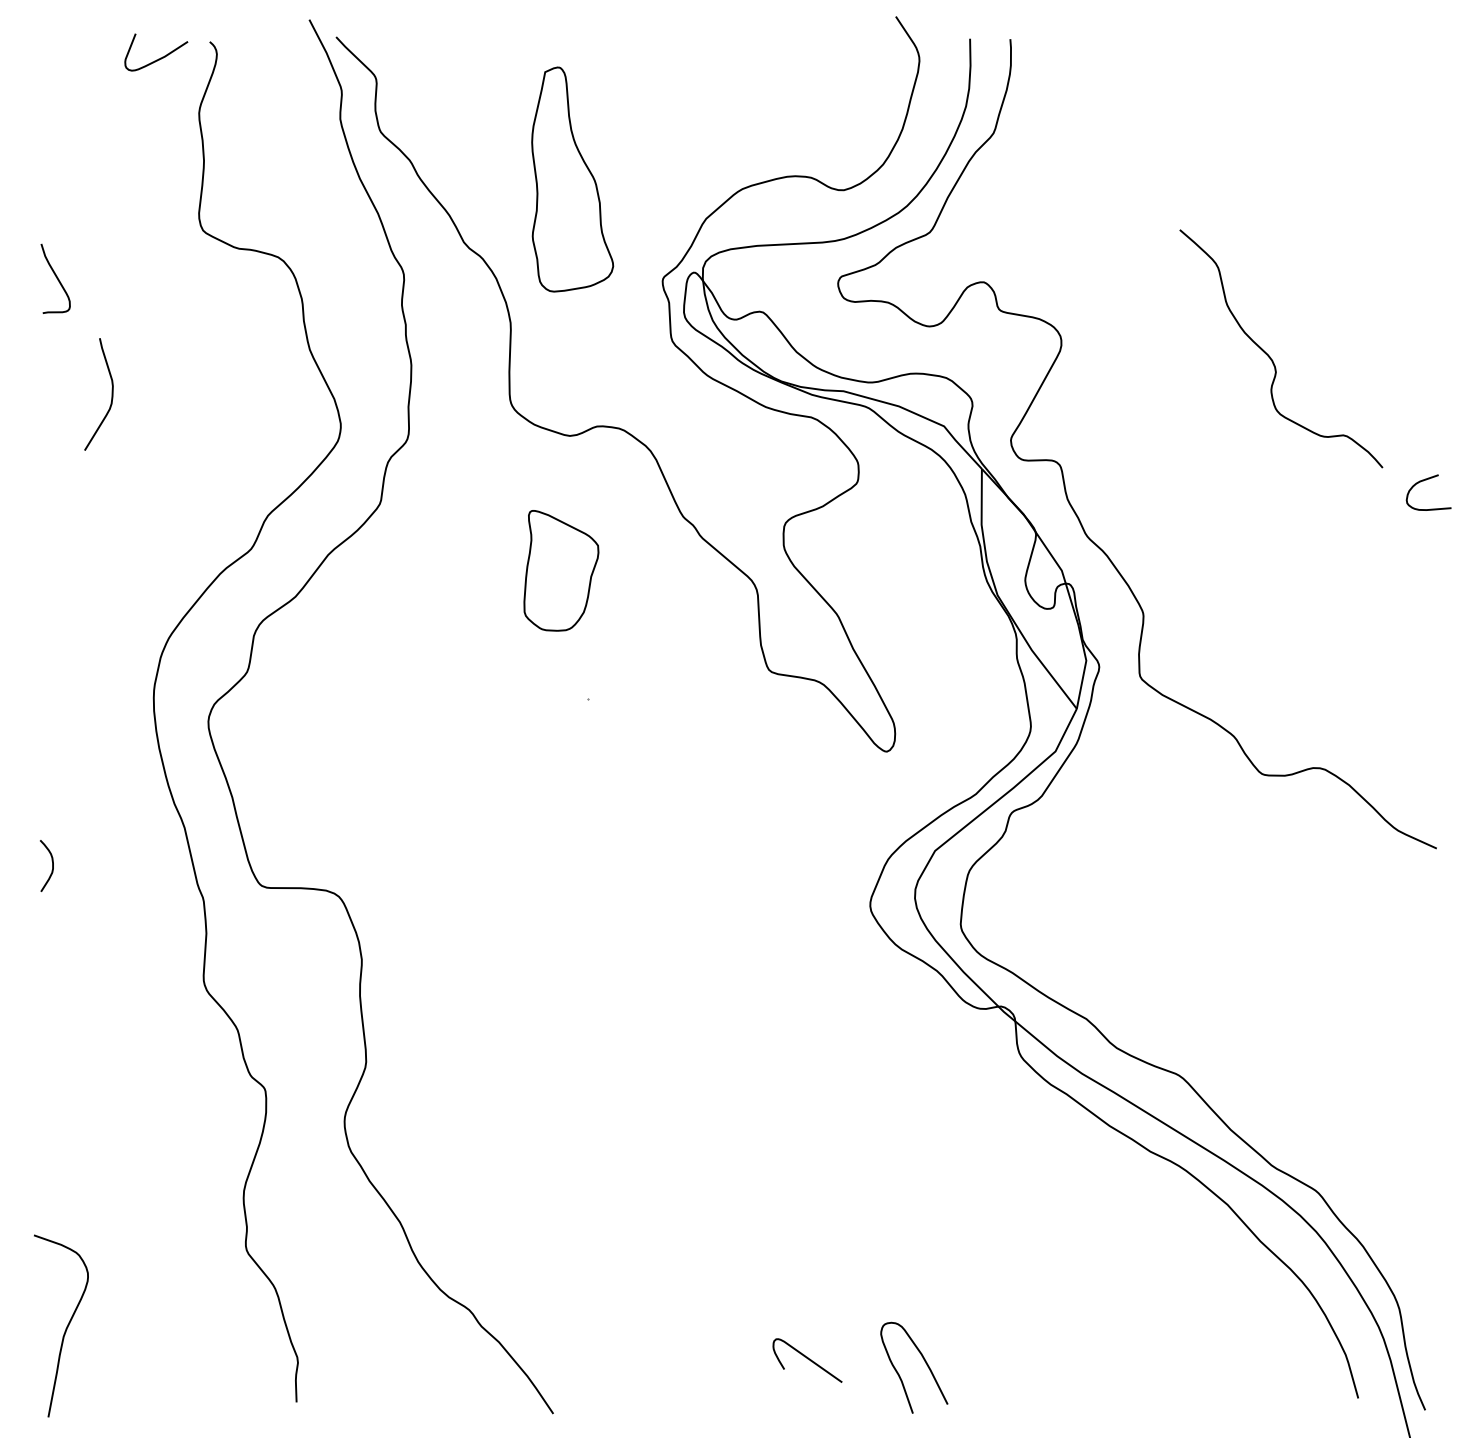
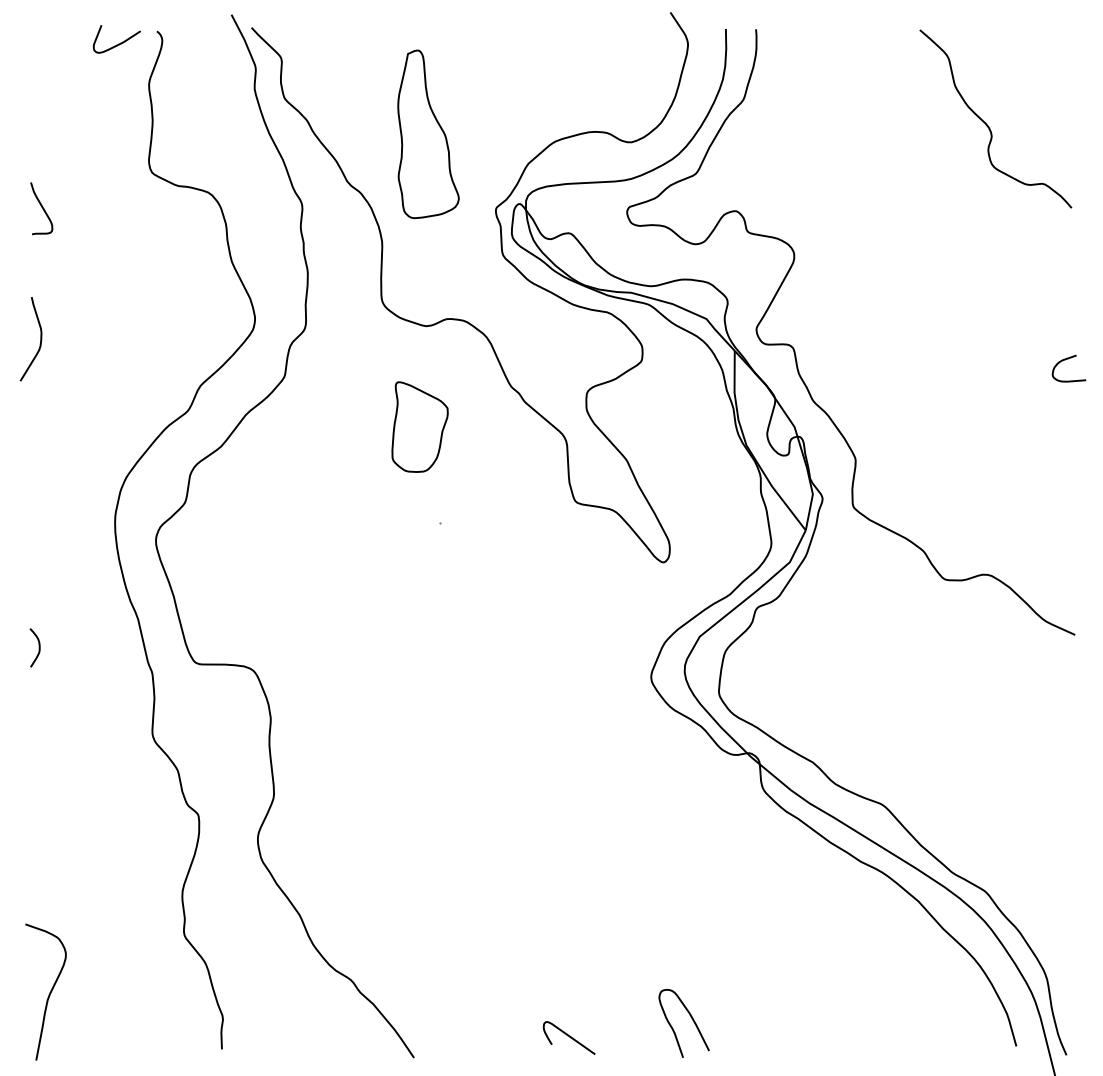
curve: (1271, 357) -> (988, 125), moved
curve: (111, 394) -> (40, 339), moved
curve: (806, 1358) -> (568, 1036), moved

